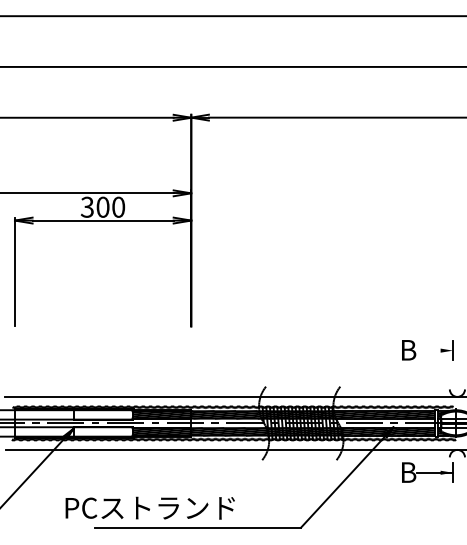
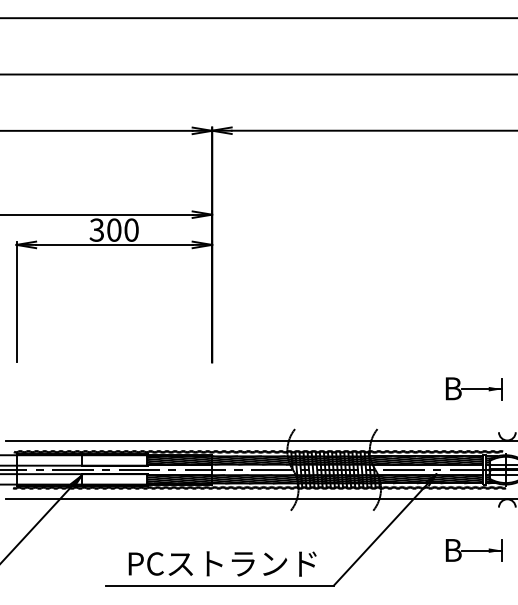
line: (434, 350) -> (482, 389), added
part: (427, 472) -> (474, 550), moved
text: (150, 507) -> (222, 563), moved

